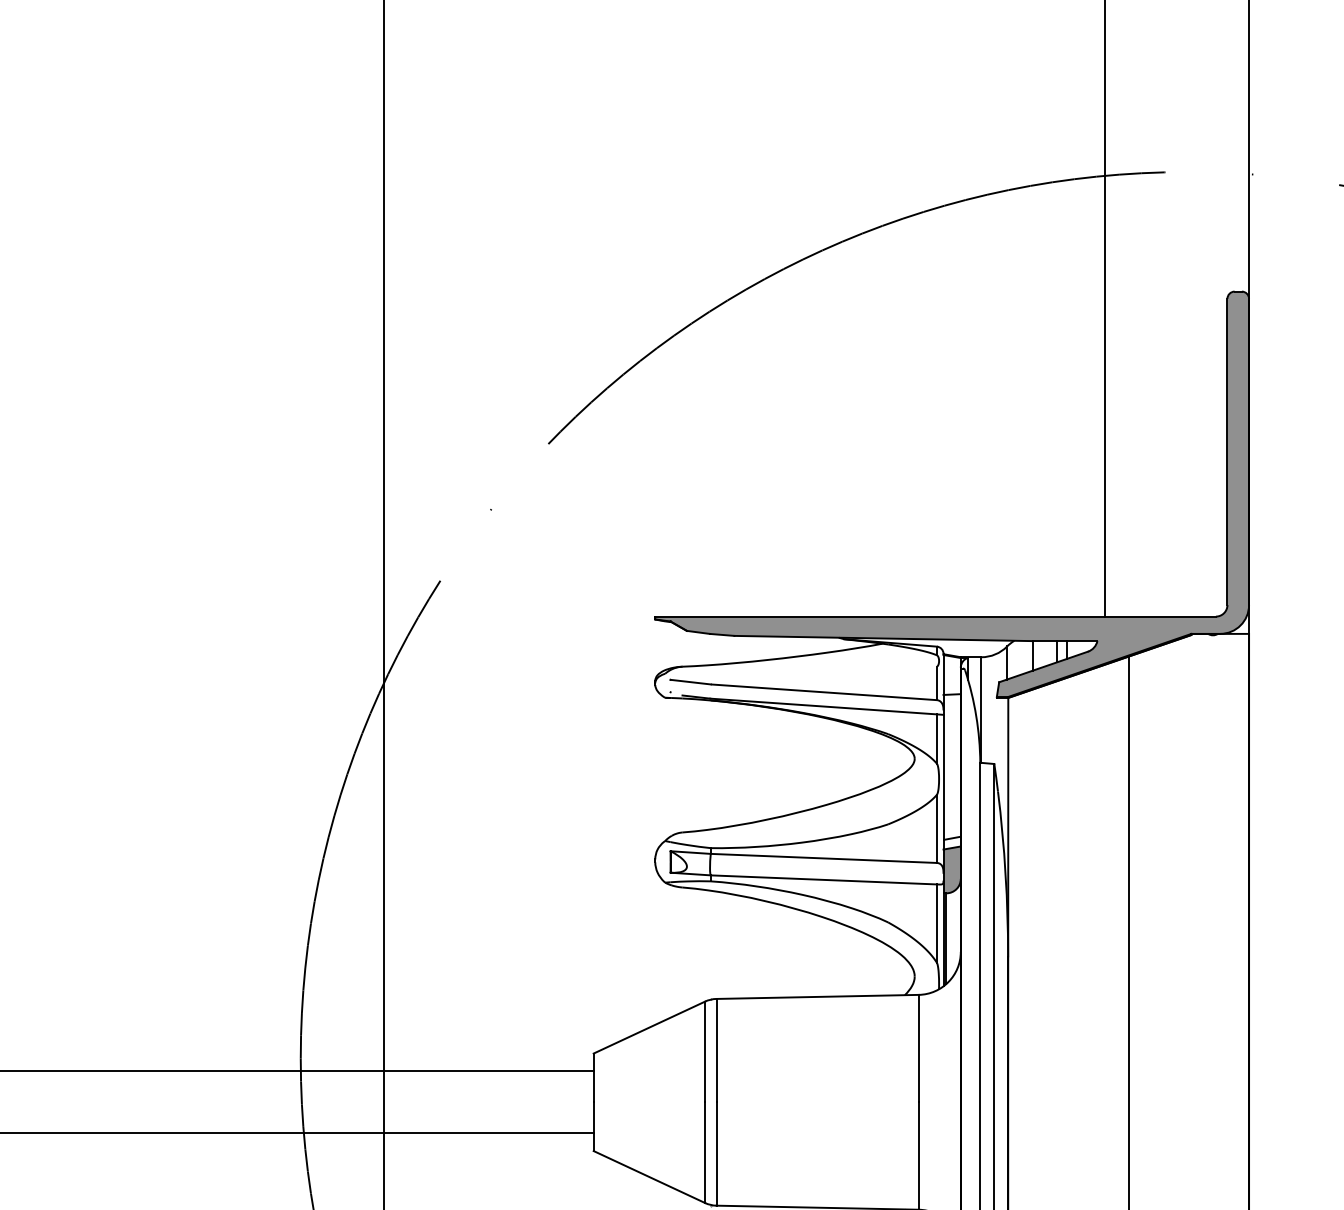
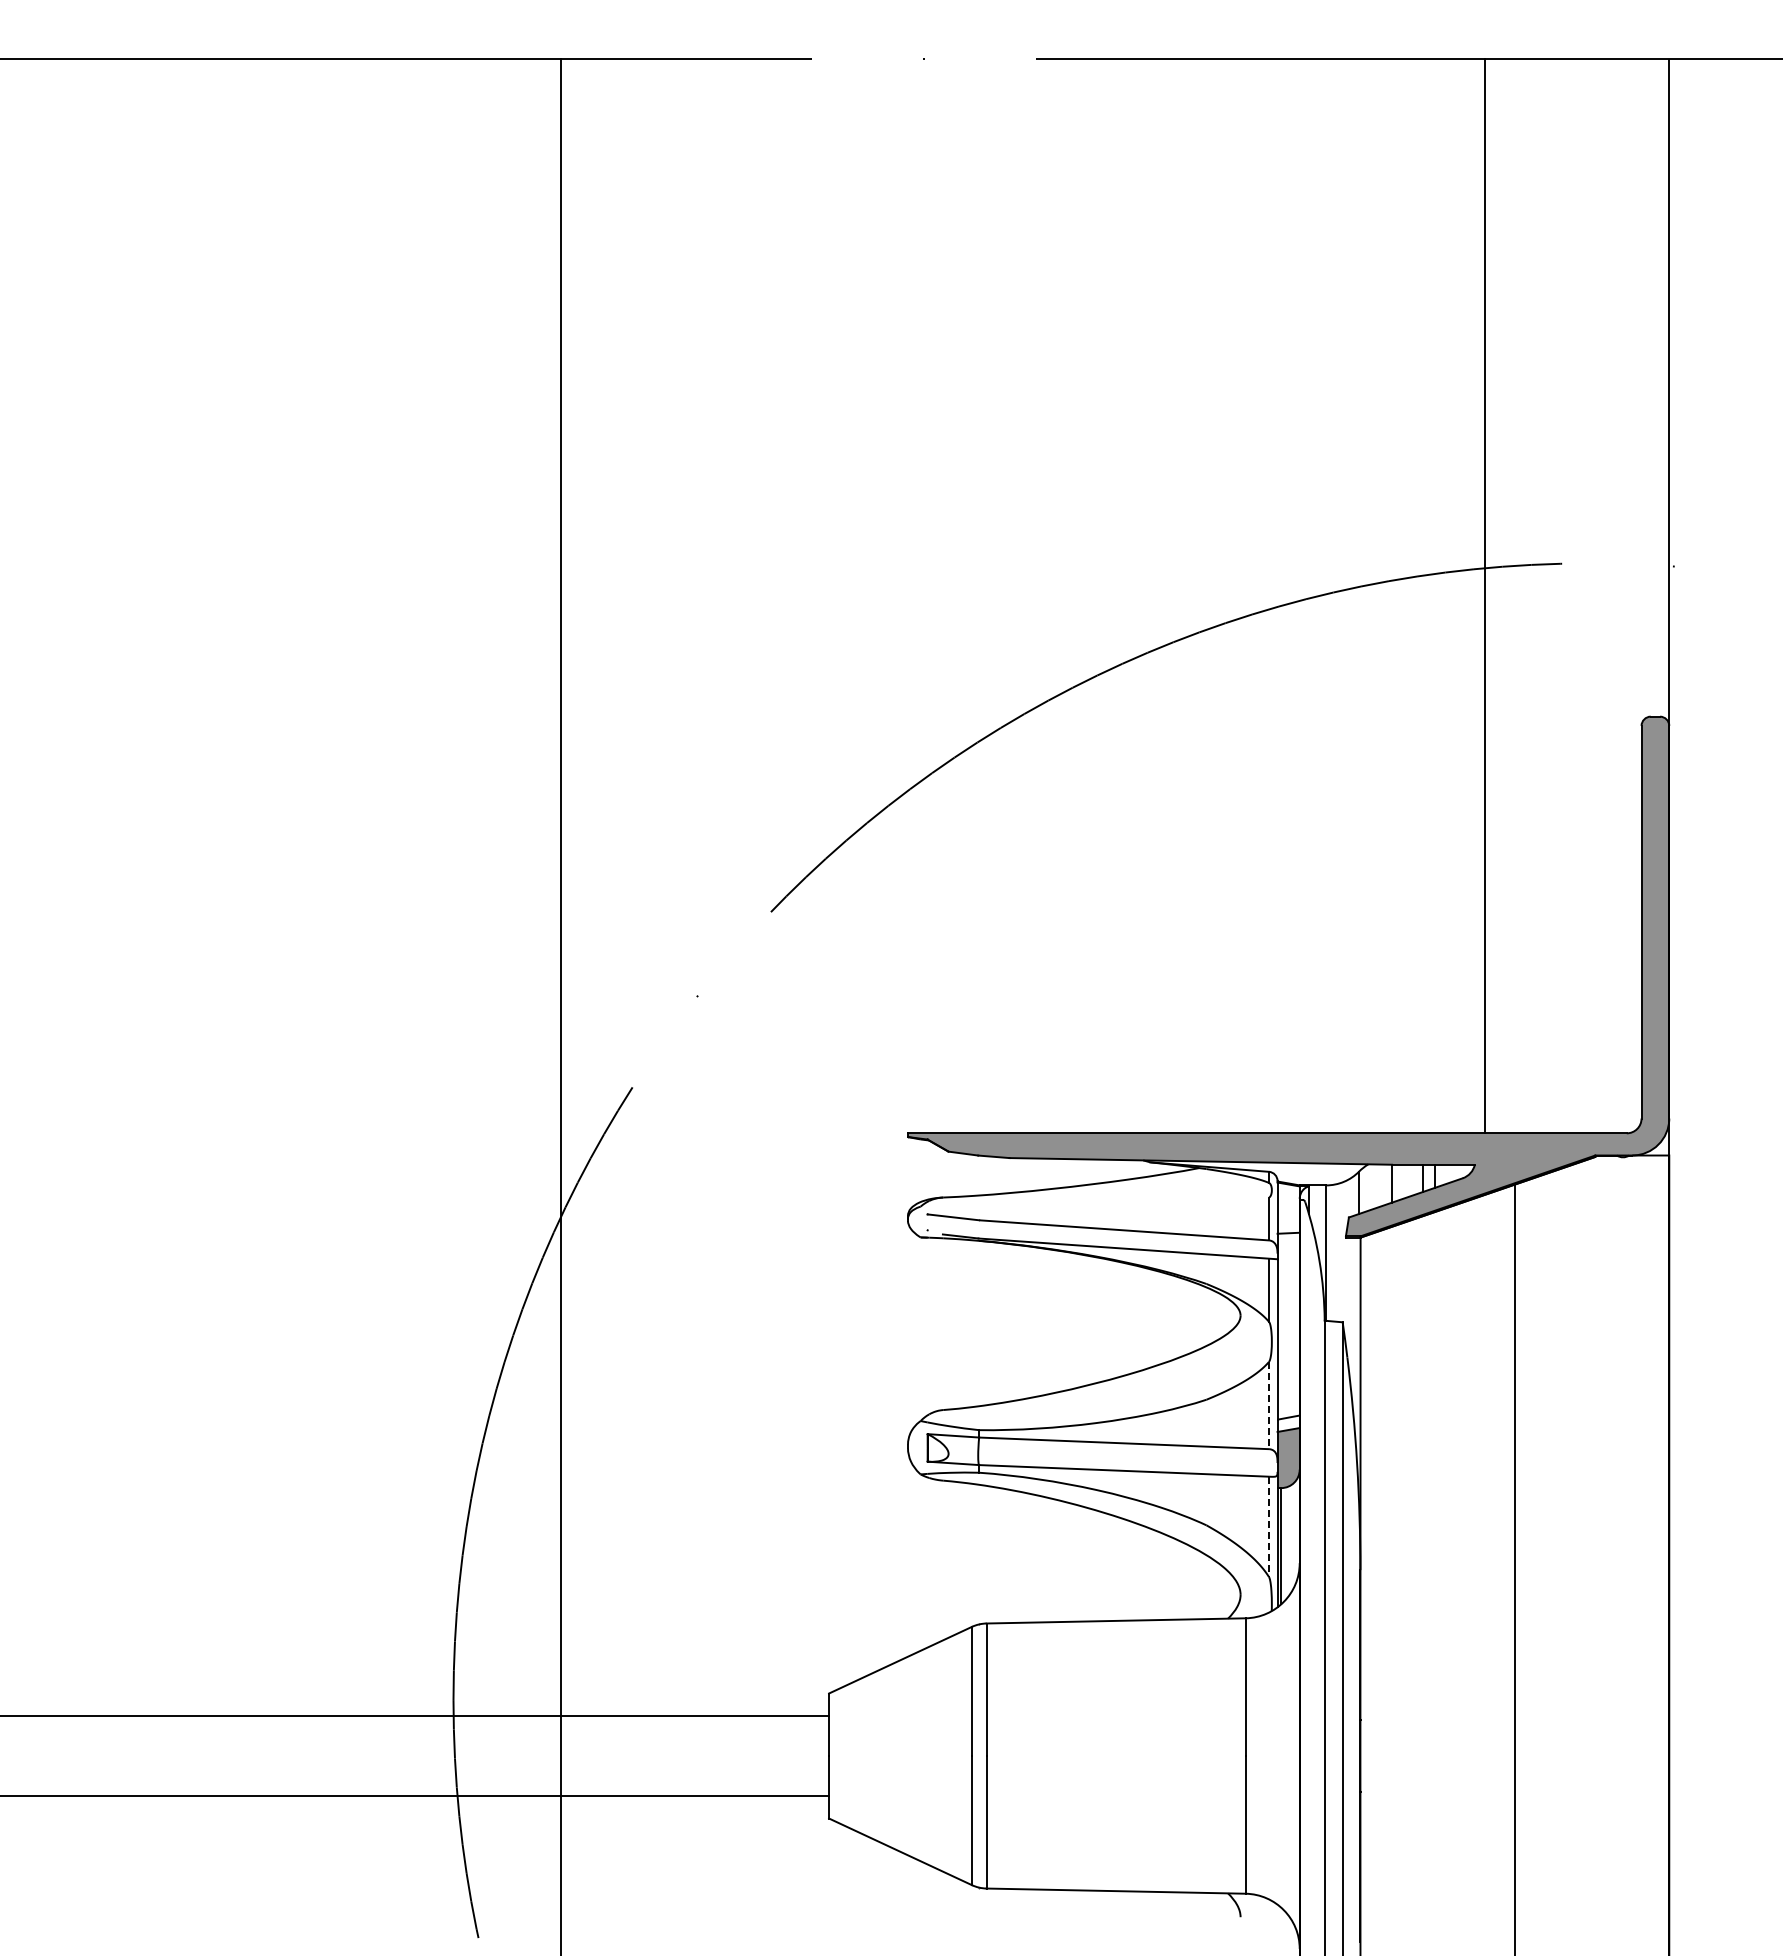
line: (937, 828) -> (1269, 1405), solid -> dashed
line: (937, 924) -> (1269, 1527), solid -> dashed

